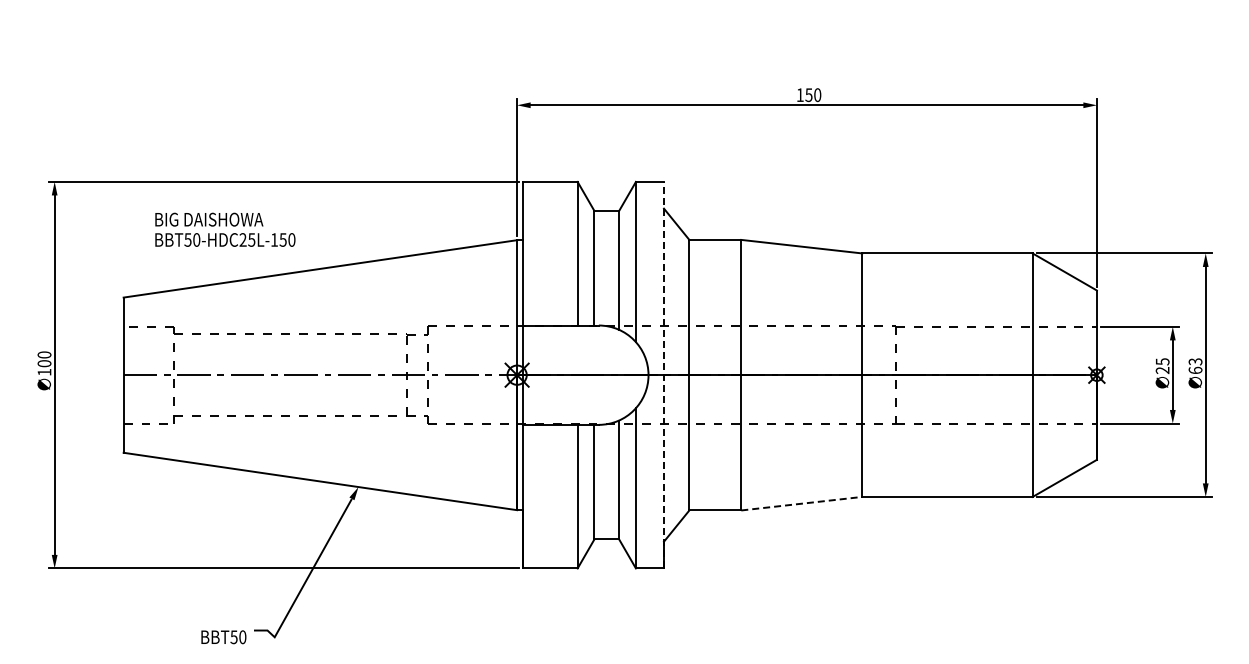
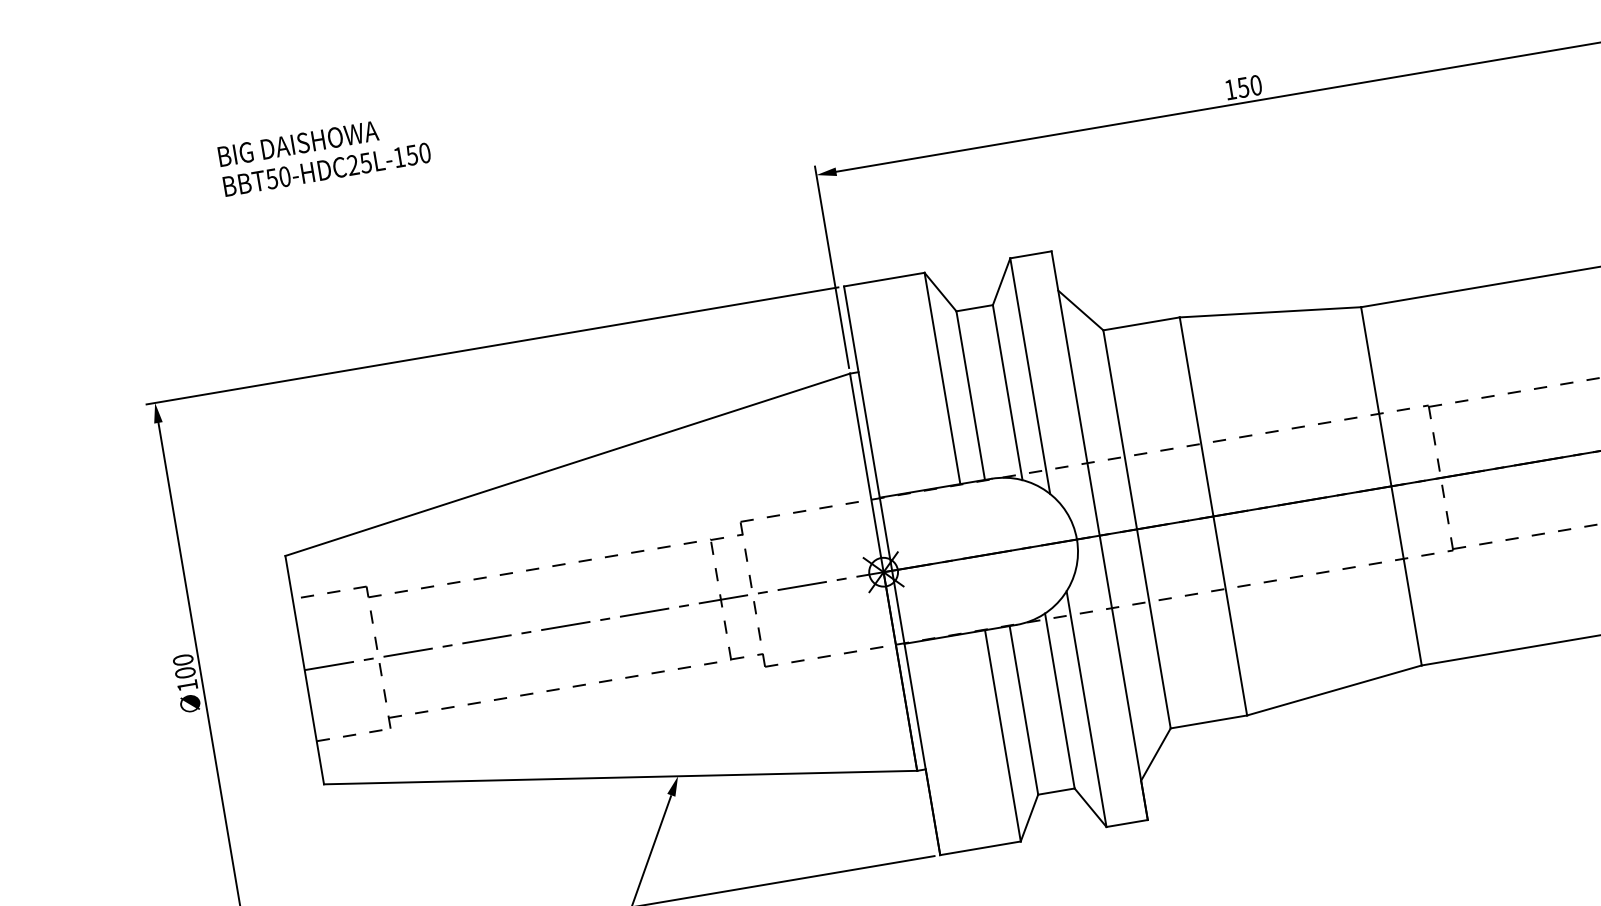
text: (225, 229) -> (324, 154), moved
line: (664, 374) -> (1100, 534), dashed -> solid
line: (801, 503) -> (1333, 690), dashed -> solid

